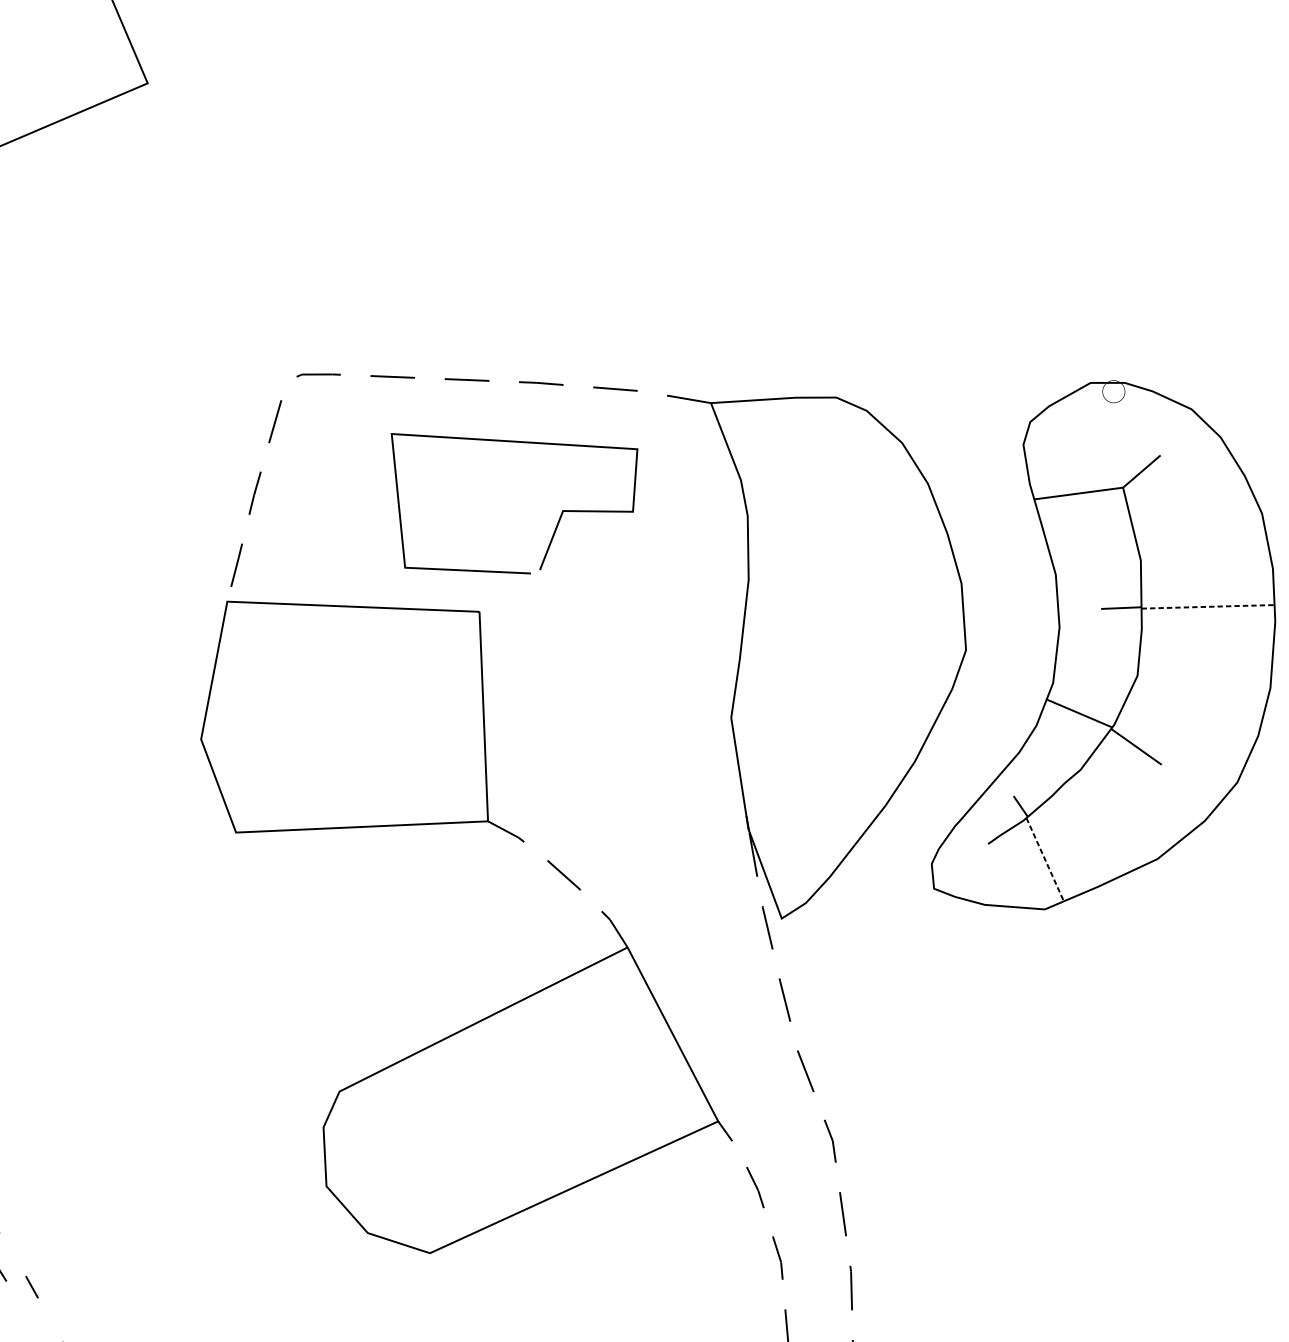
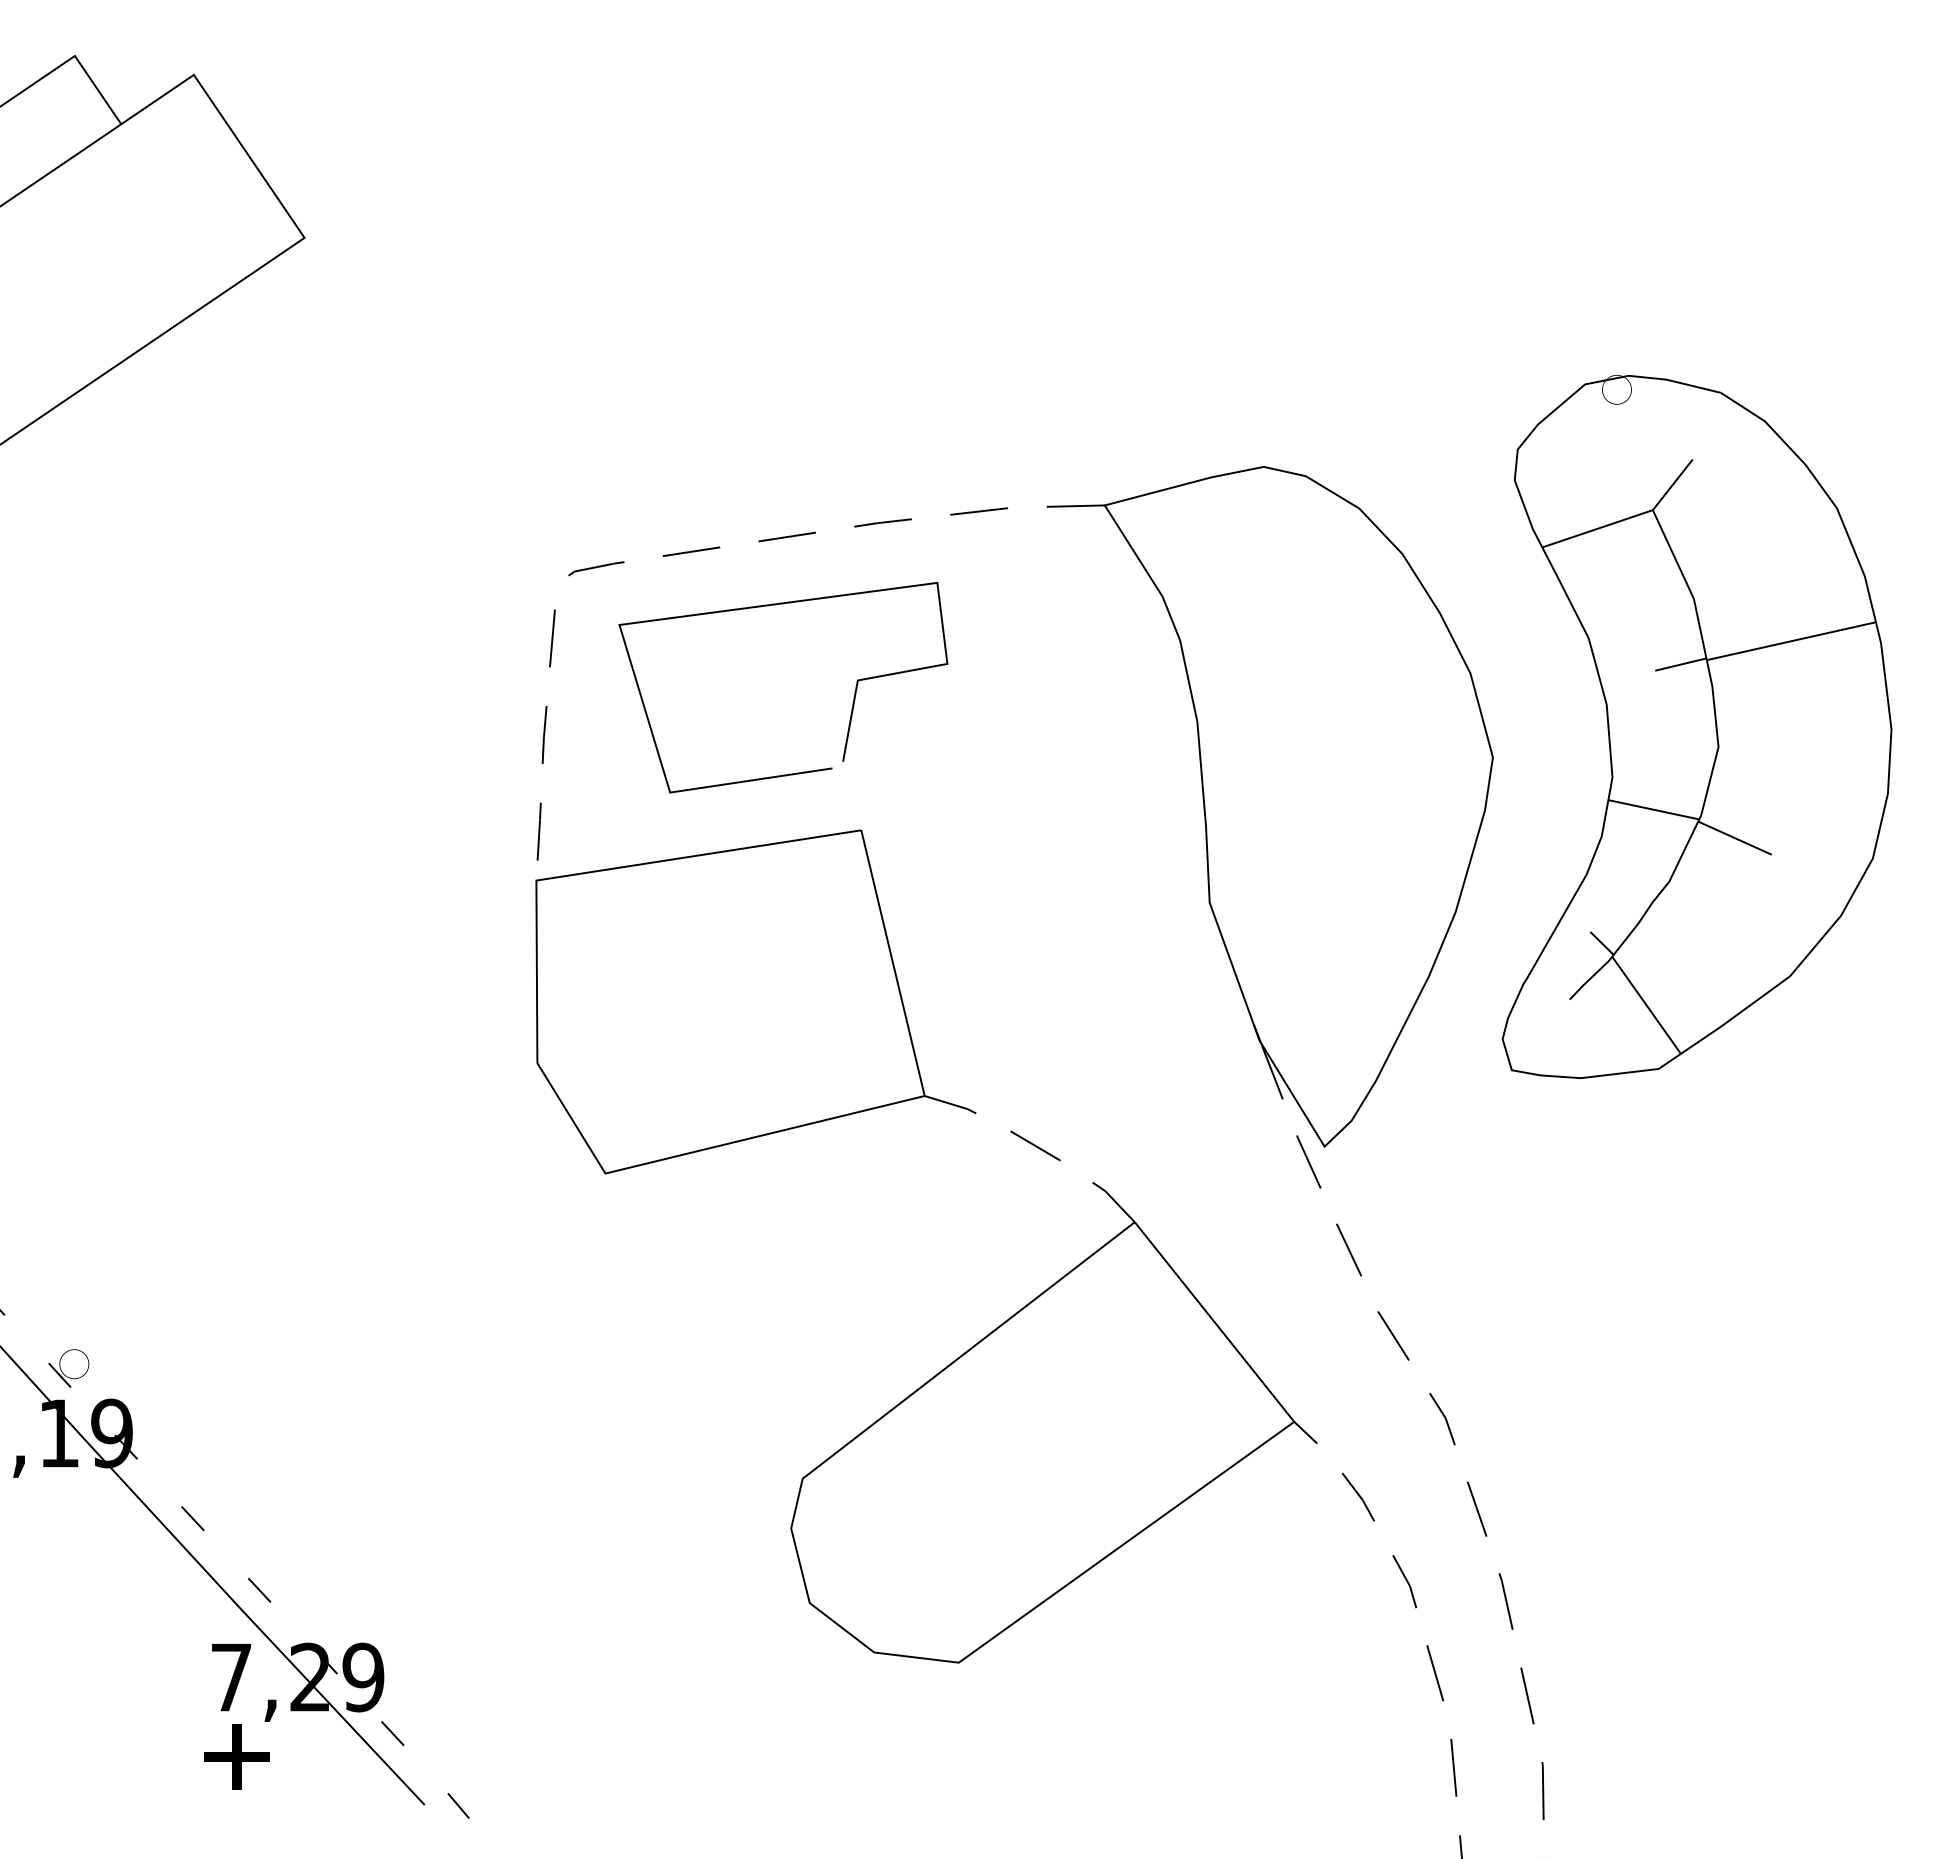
curve: (557, 523) -> (853, 697), moved
line: (1208, 607) -> (1791, 641), dashed -> solid
line: (1045, 859) -> (1646, 1005), dashed -> solid

